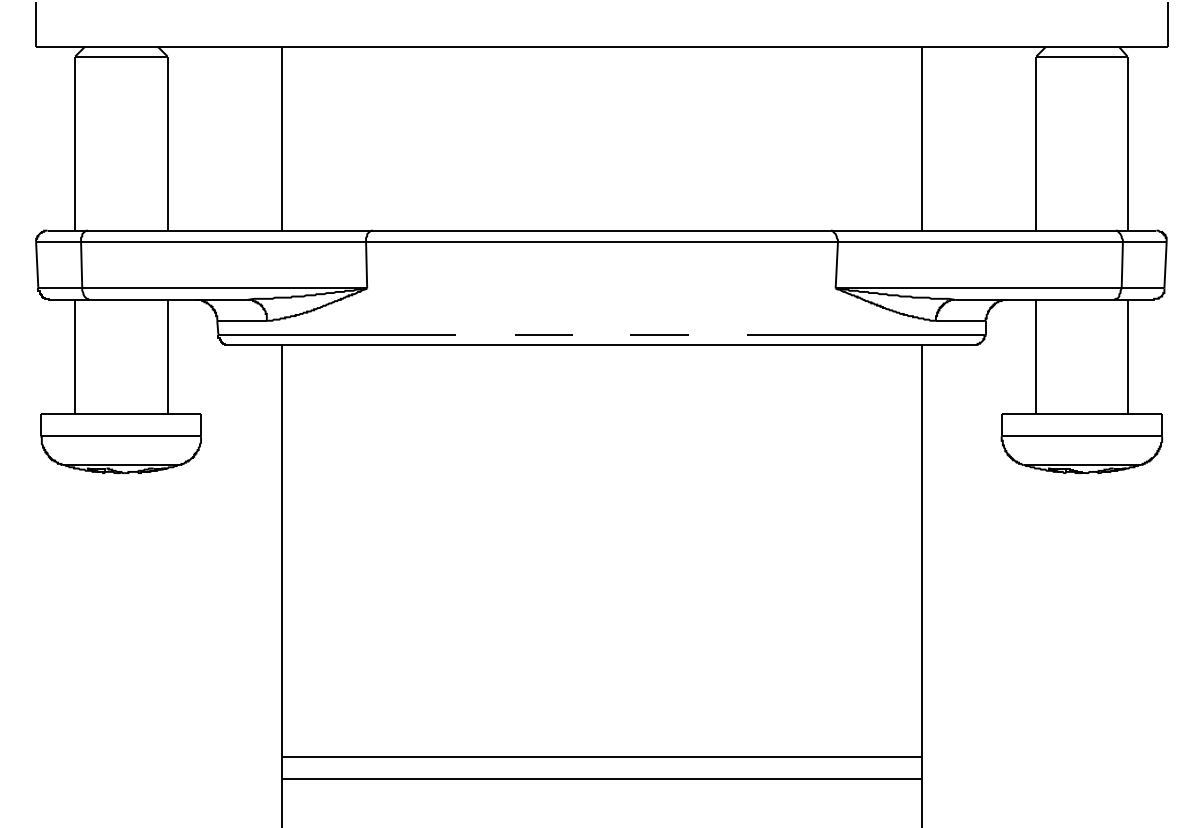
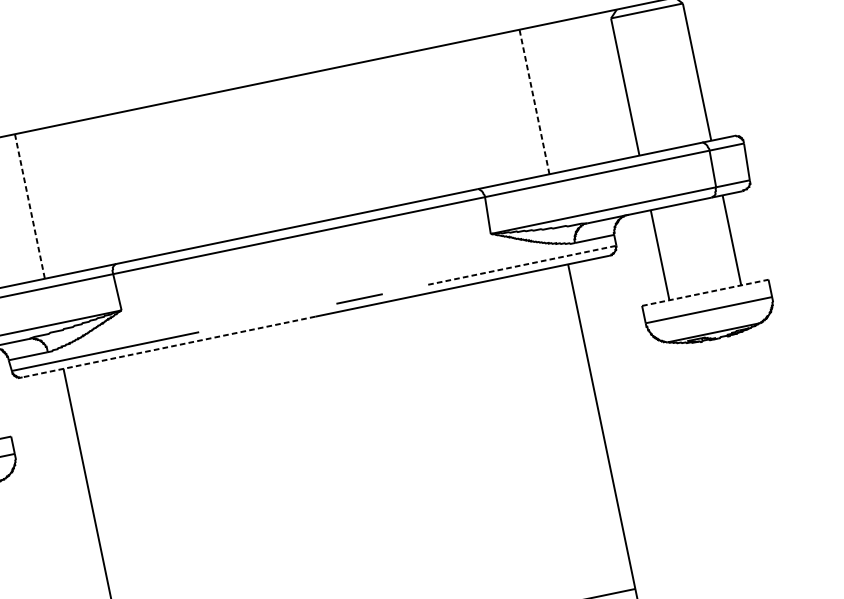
line: (281, 138) -> (29, 206), solid -> dashed
line: (922, 138) -> (534, 101), solid -> dashed
line: (543, 334) -> (268, 317), removed
line: (866, 334) -> (522, 265), solid -> dashed
line: (415, 344) -> (168, 346), solid -> dashed
line: (1082, 414) -> (705, 292), solid -> dashed

